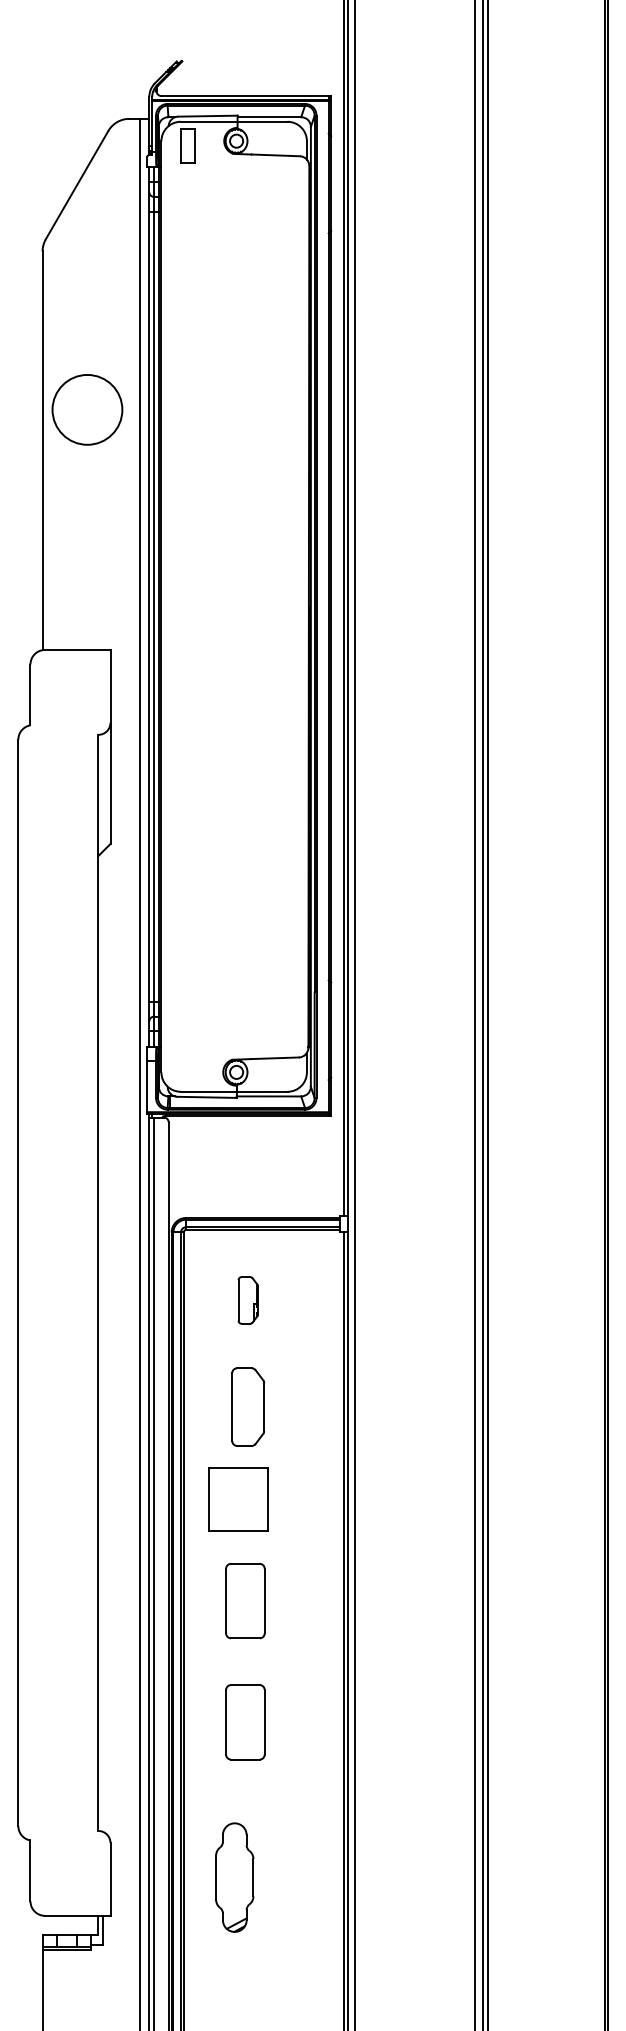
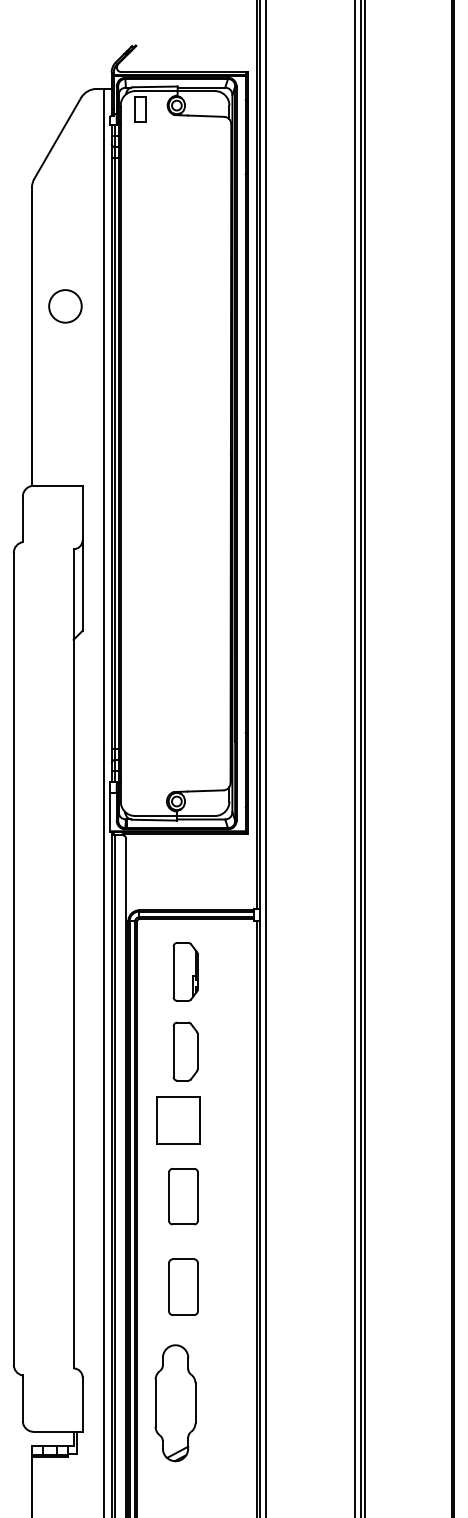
circle: (87, 410) -> (65, 306), size x0.62
part: (248, 1299) -> (185, 971), size x1.67
part: (234, 1877) -> (175, 1403), size x1.43

